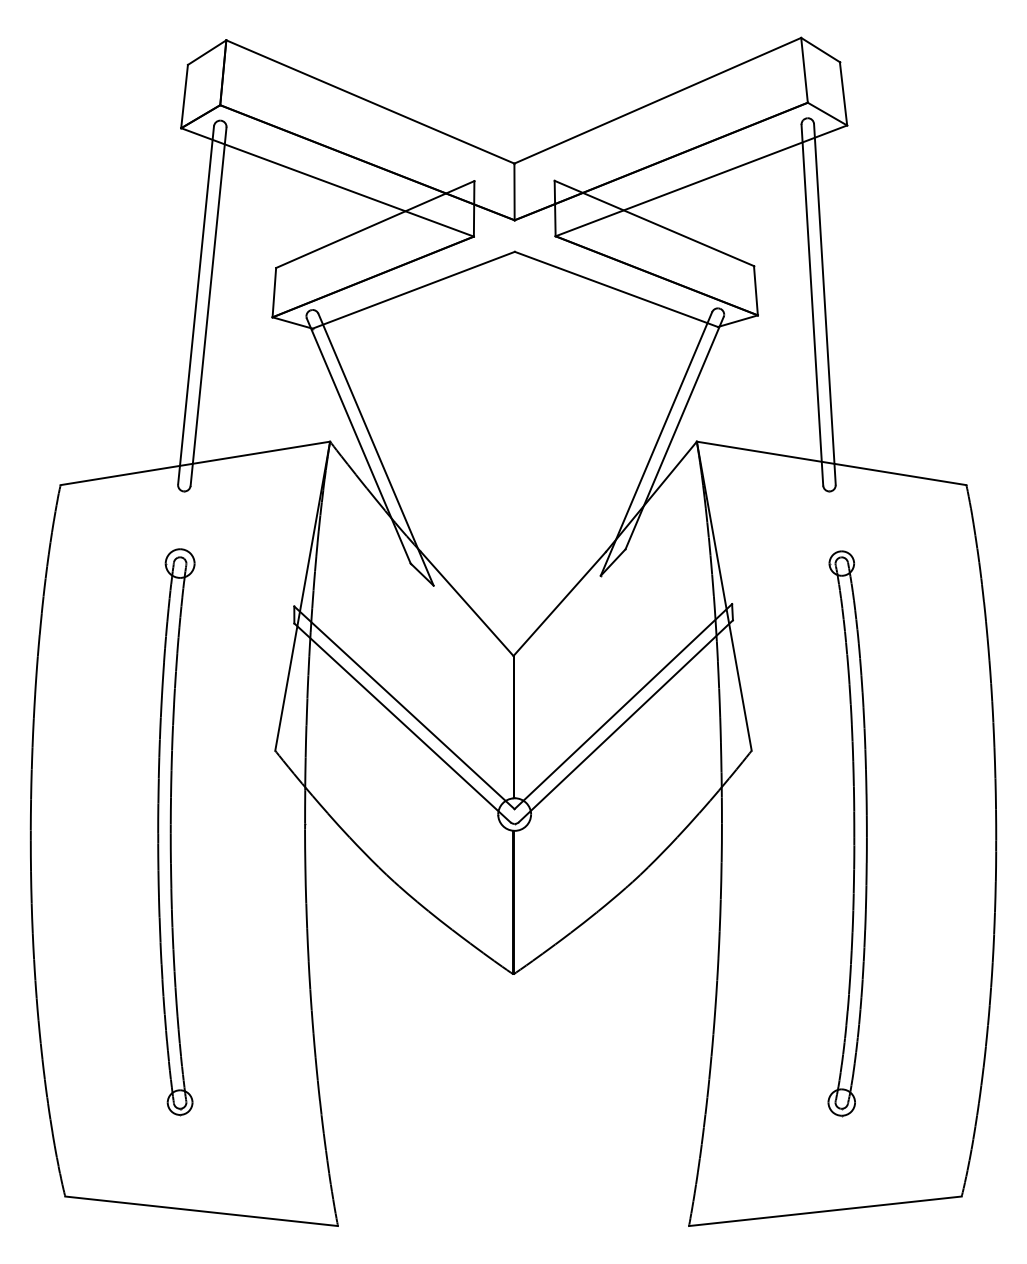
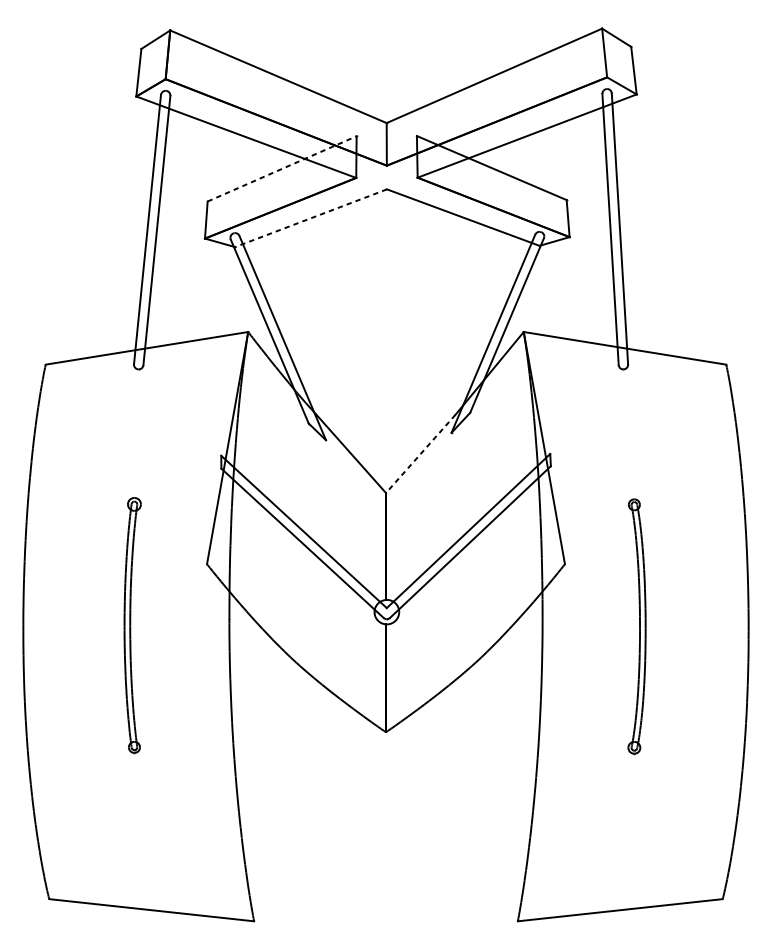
line: (375, 224) -> (282, 168), solid -> dashed
line: (413, 290) -> (310, 218), solid -> dashed
line: (559, 603) -> (420, 453), solid -> dashed
part: (176, 832) -> (132, 625), size x0.6
part: (847, 833) -> (636, 626), size x0.6

